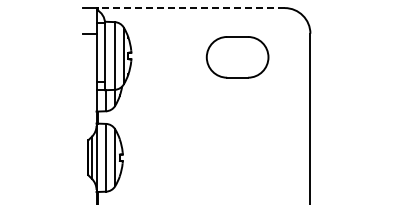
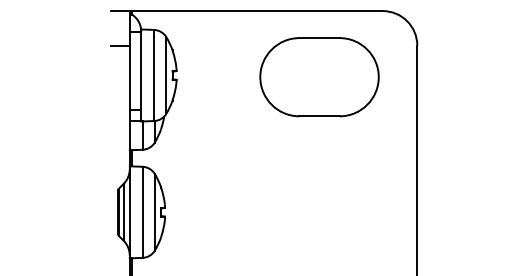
line: (191, 8) -> (257, 11), dashed -> solid
part: (237, 57) -> (319, 77), size x1.43

